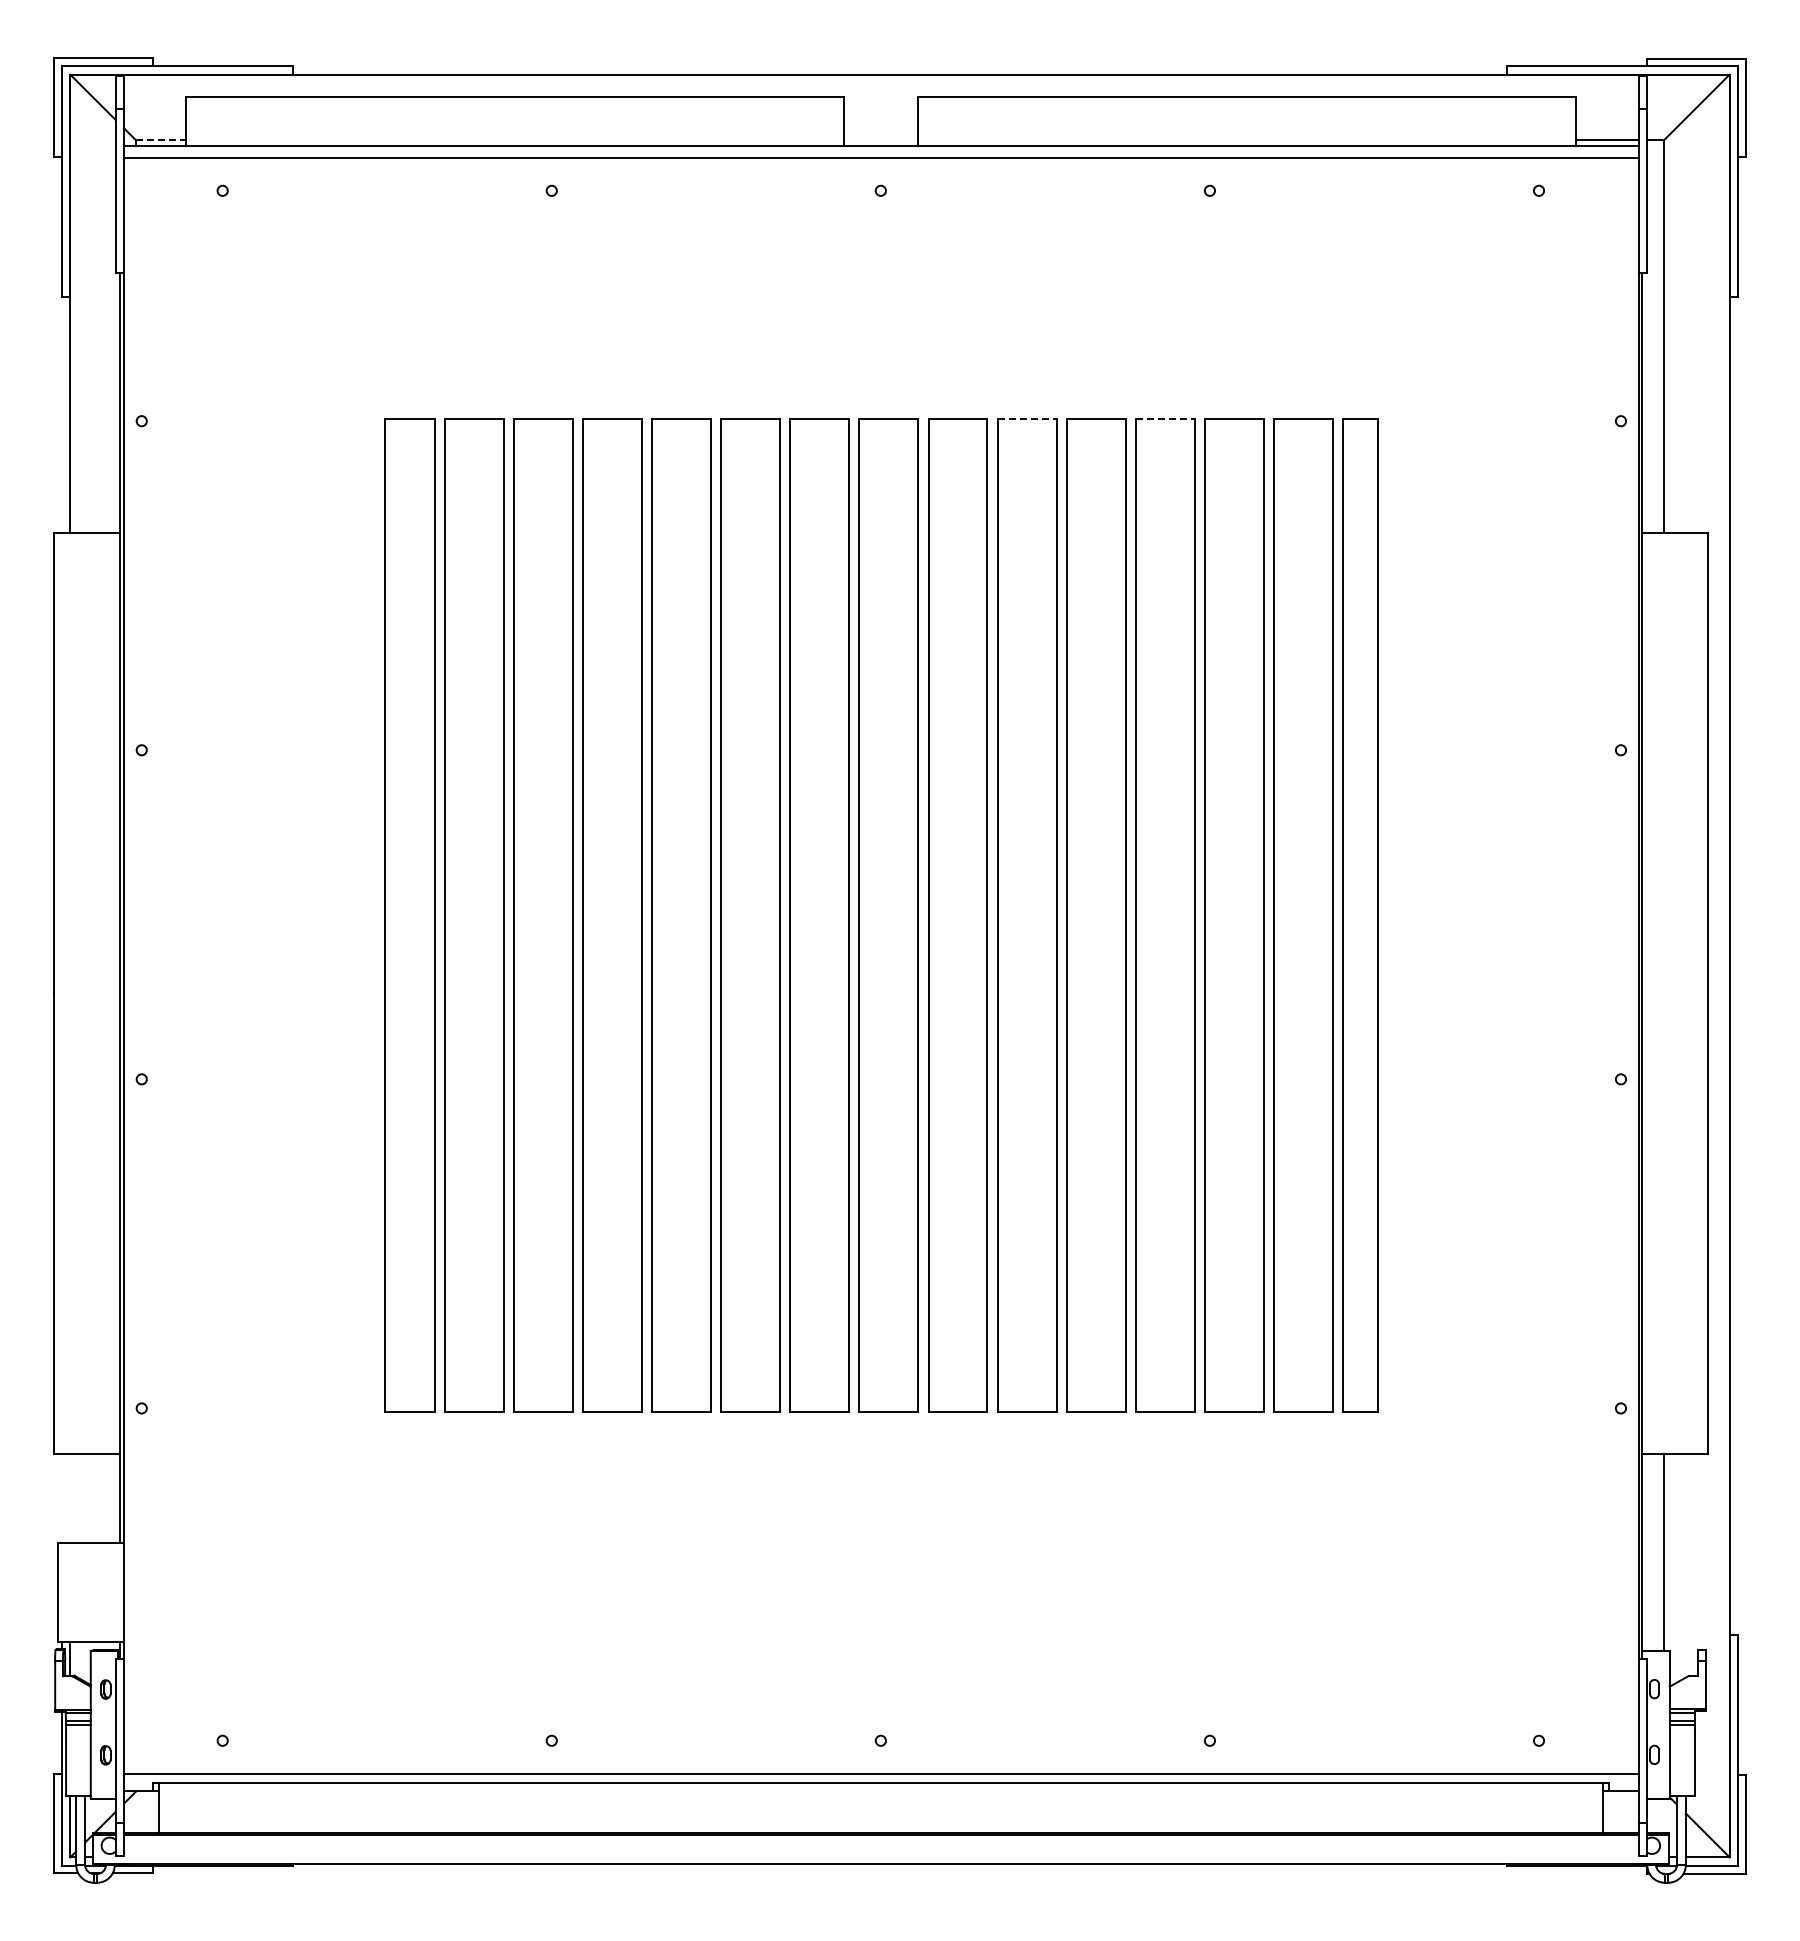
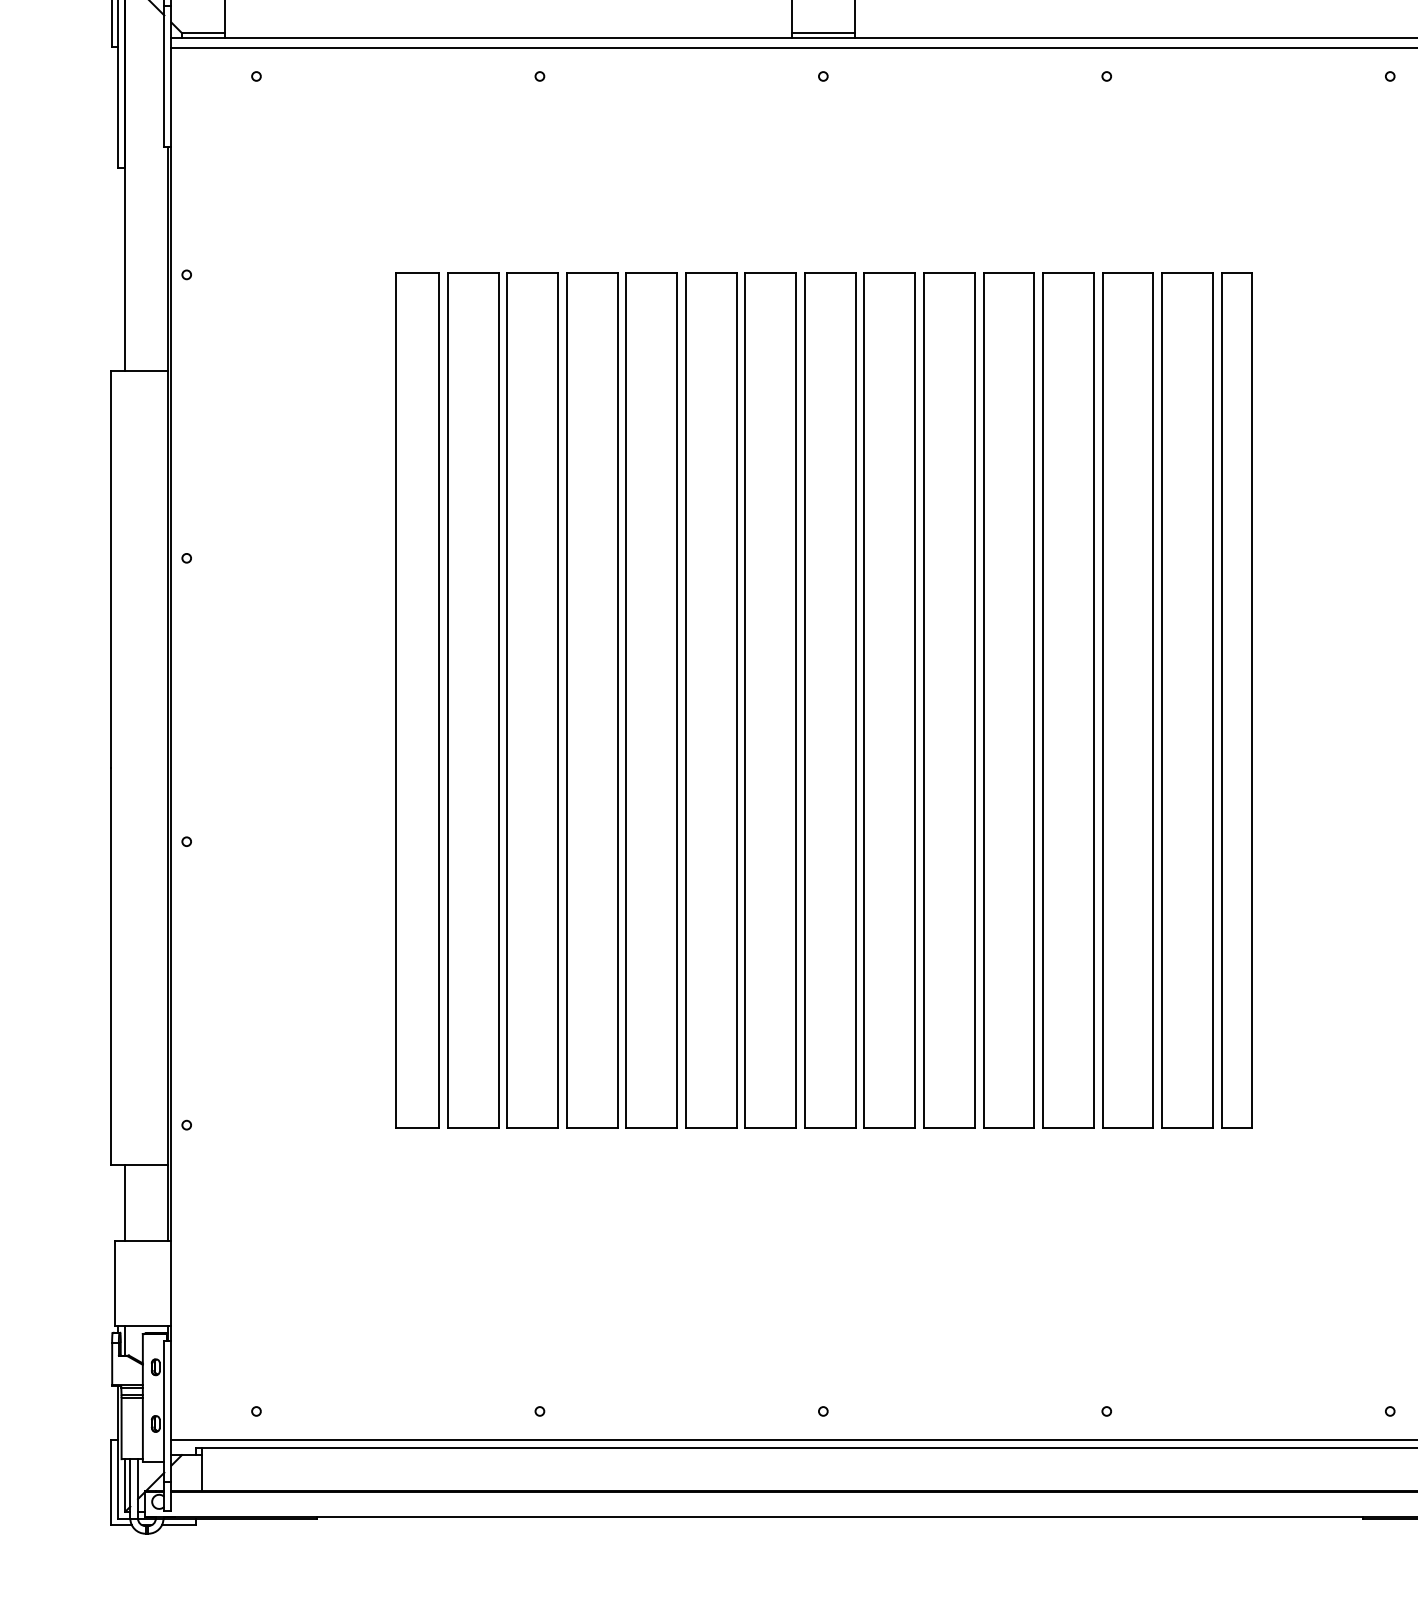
line: (161, 140) -> (203, 33), dashed -> solid
line: (881, 140) -> (823, 33), added
line: (1027, 418) -> (949, 272), dashed -> solid
line: (1165, 418) -> (1068, 272), dashed -> solid
line: (70, 1498) -> (125, 1202), added

